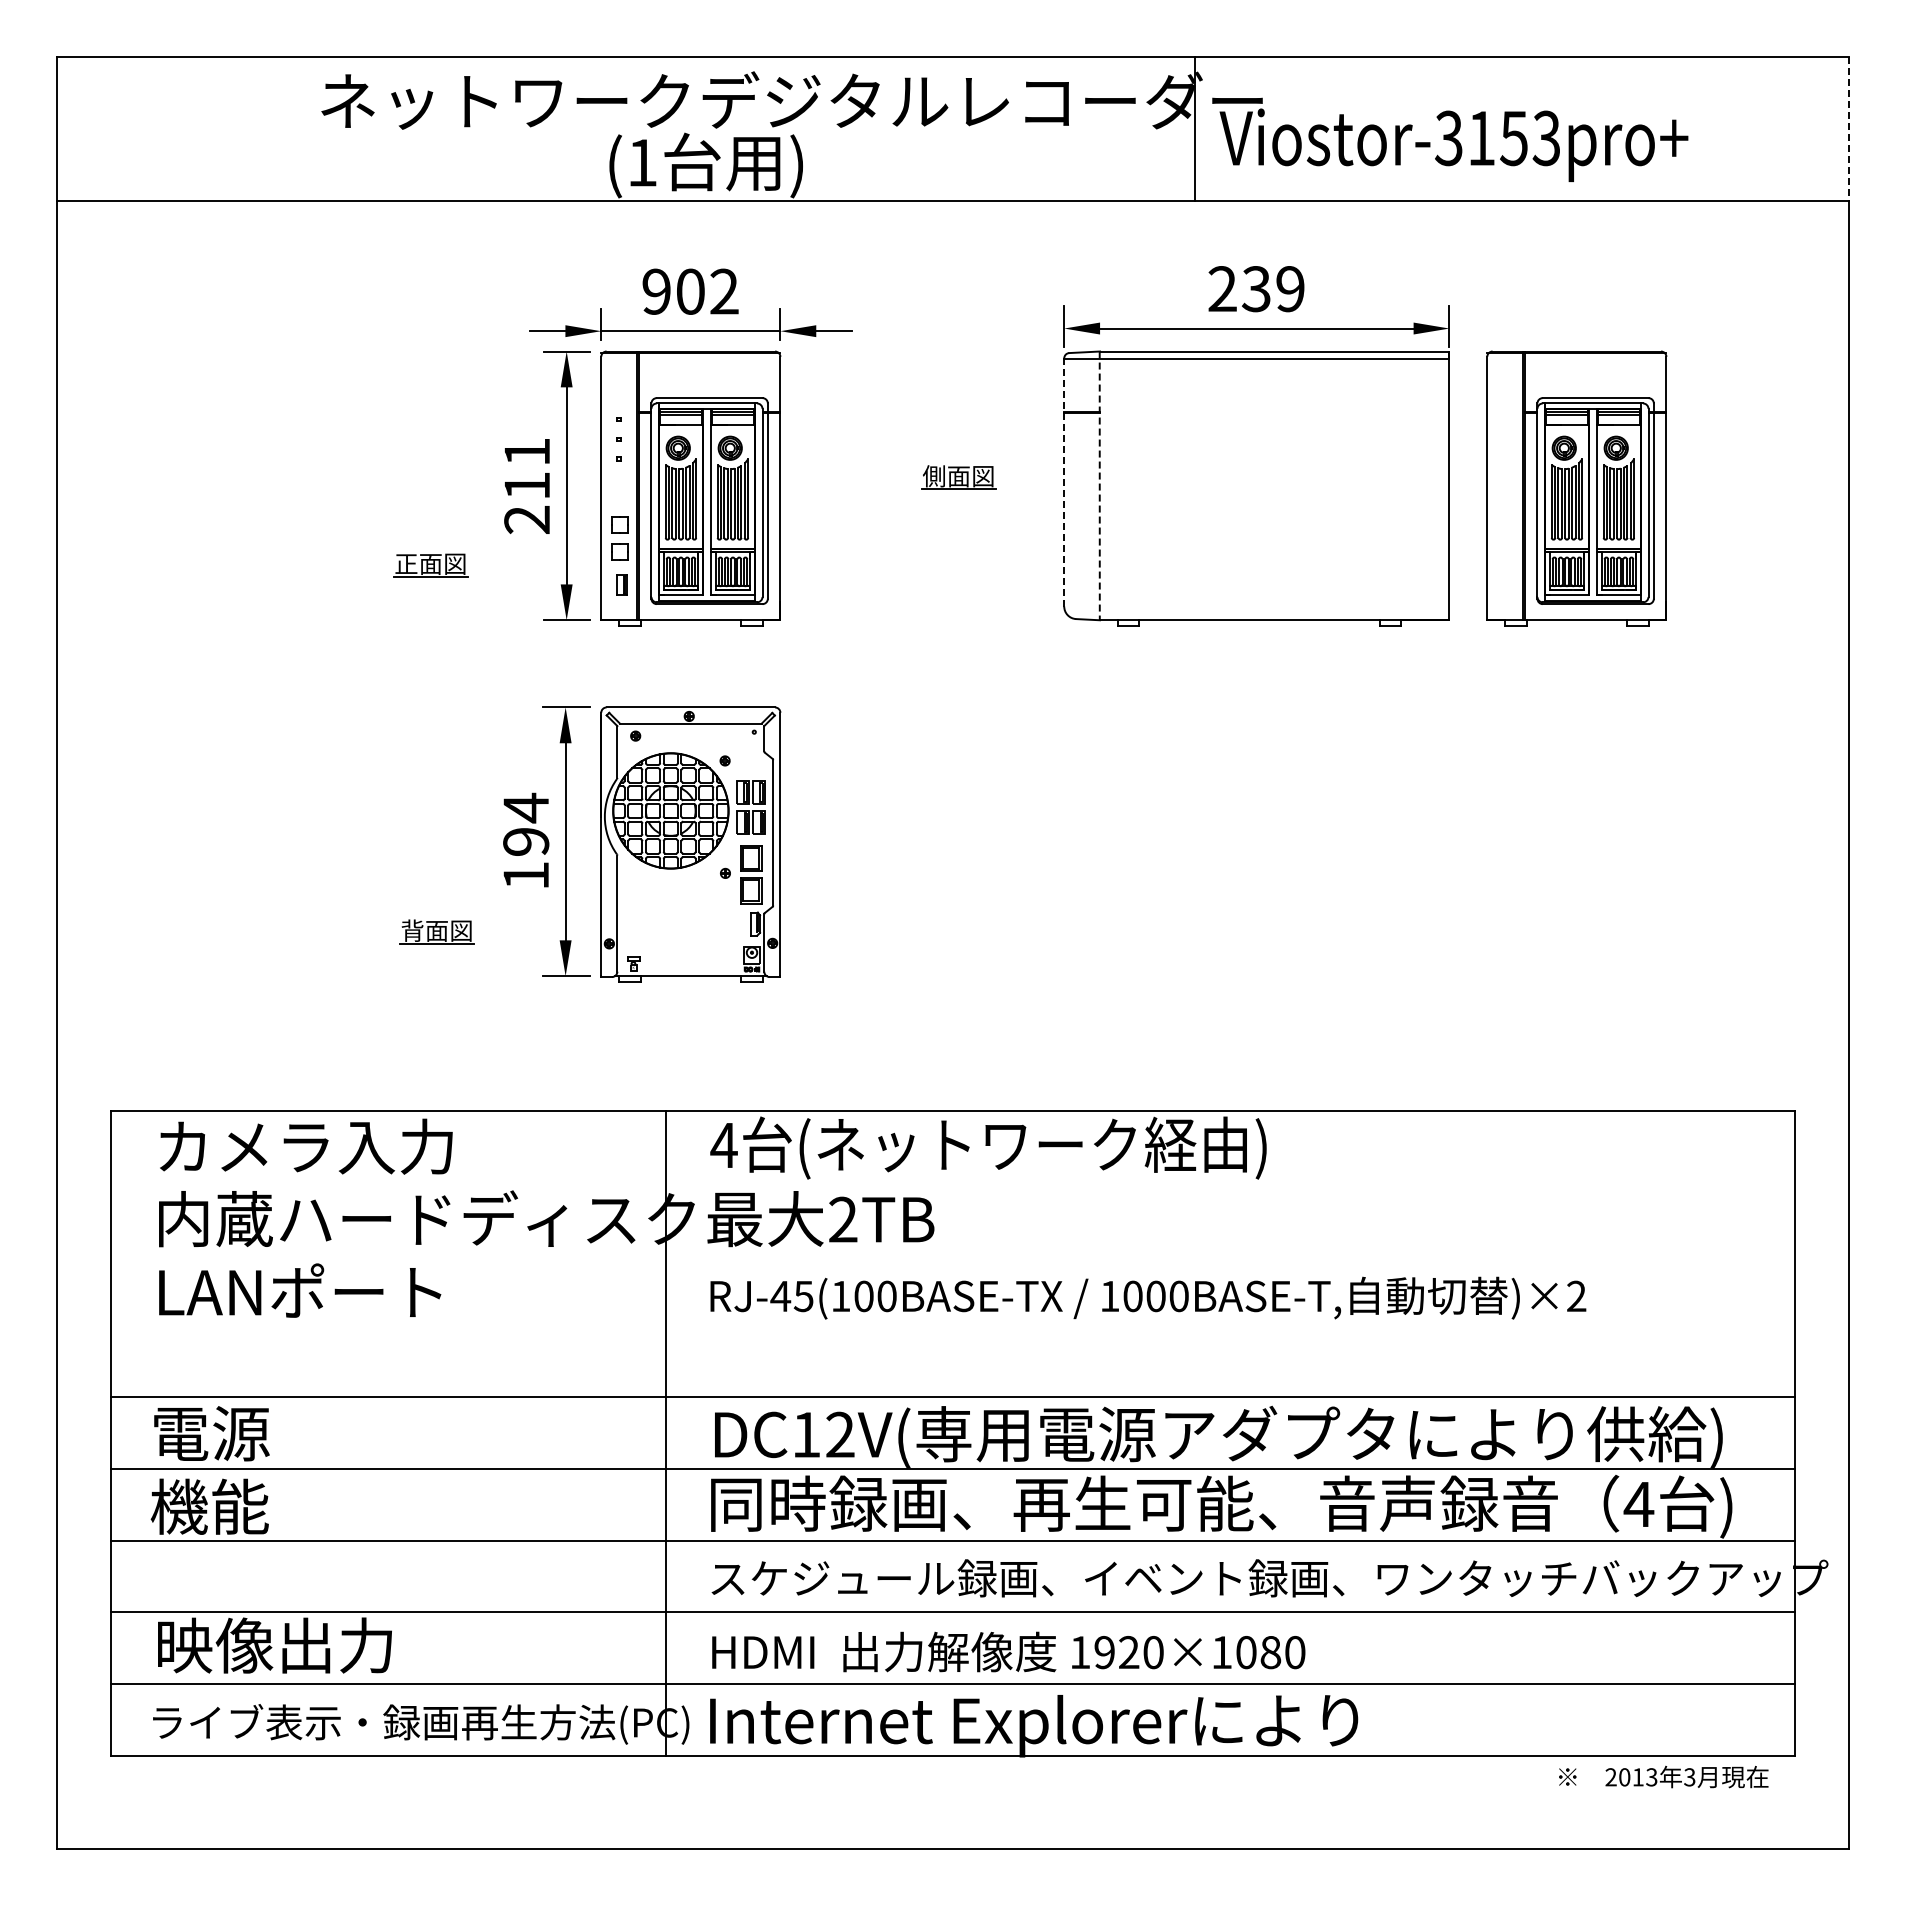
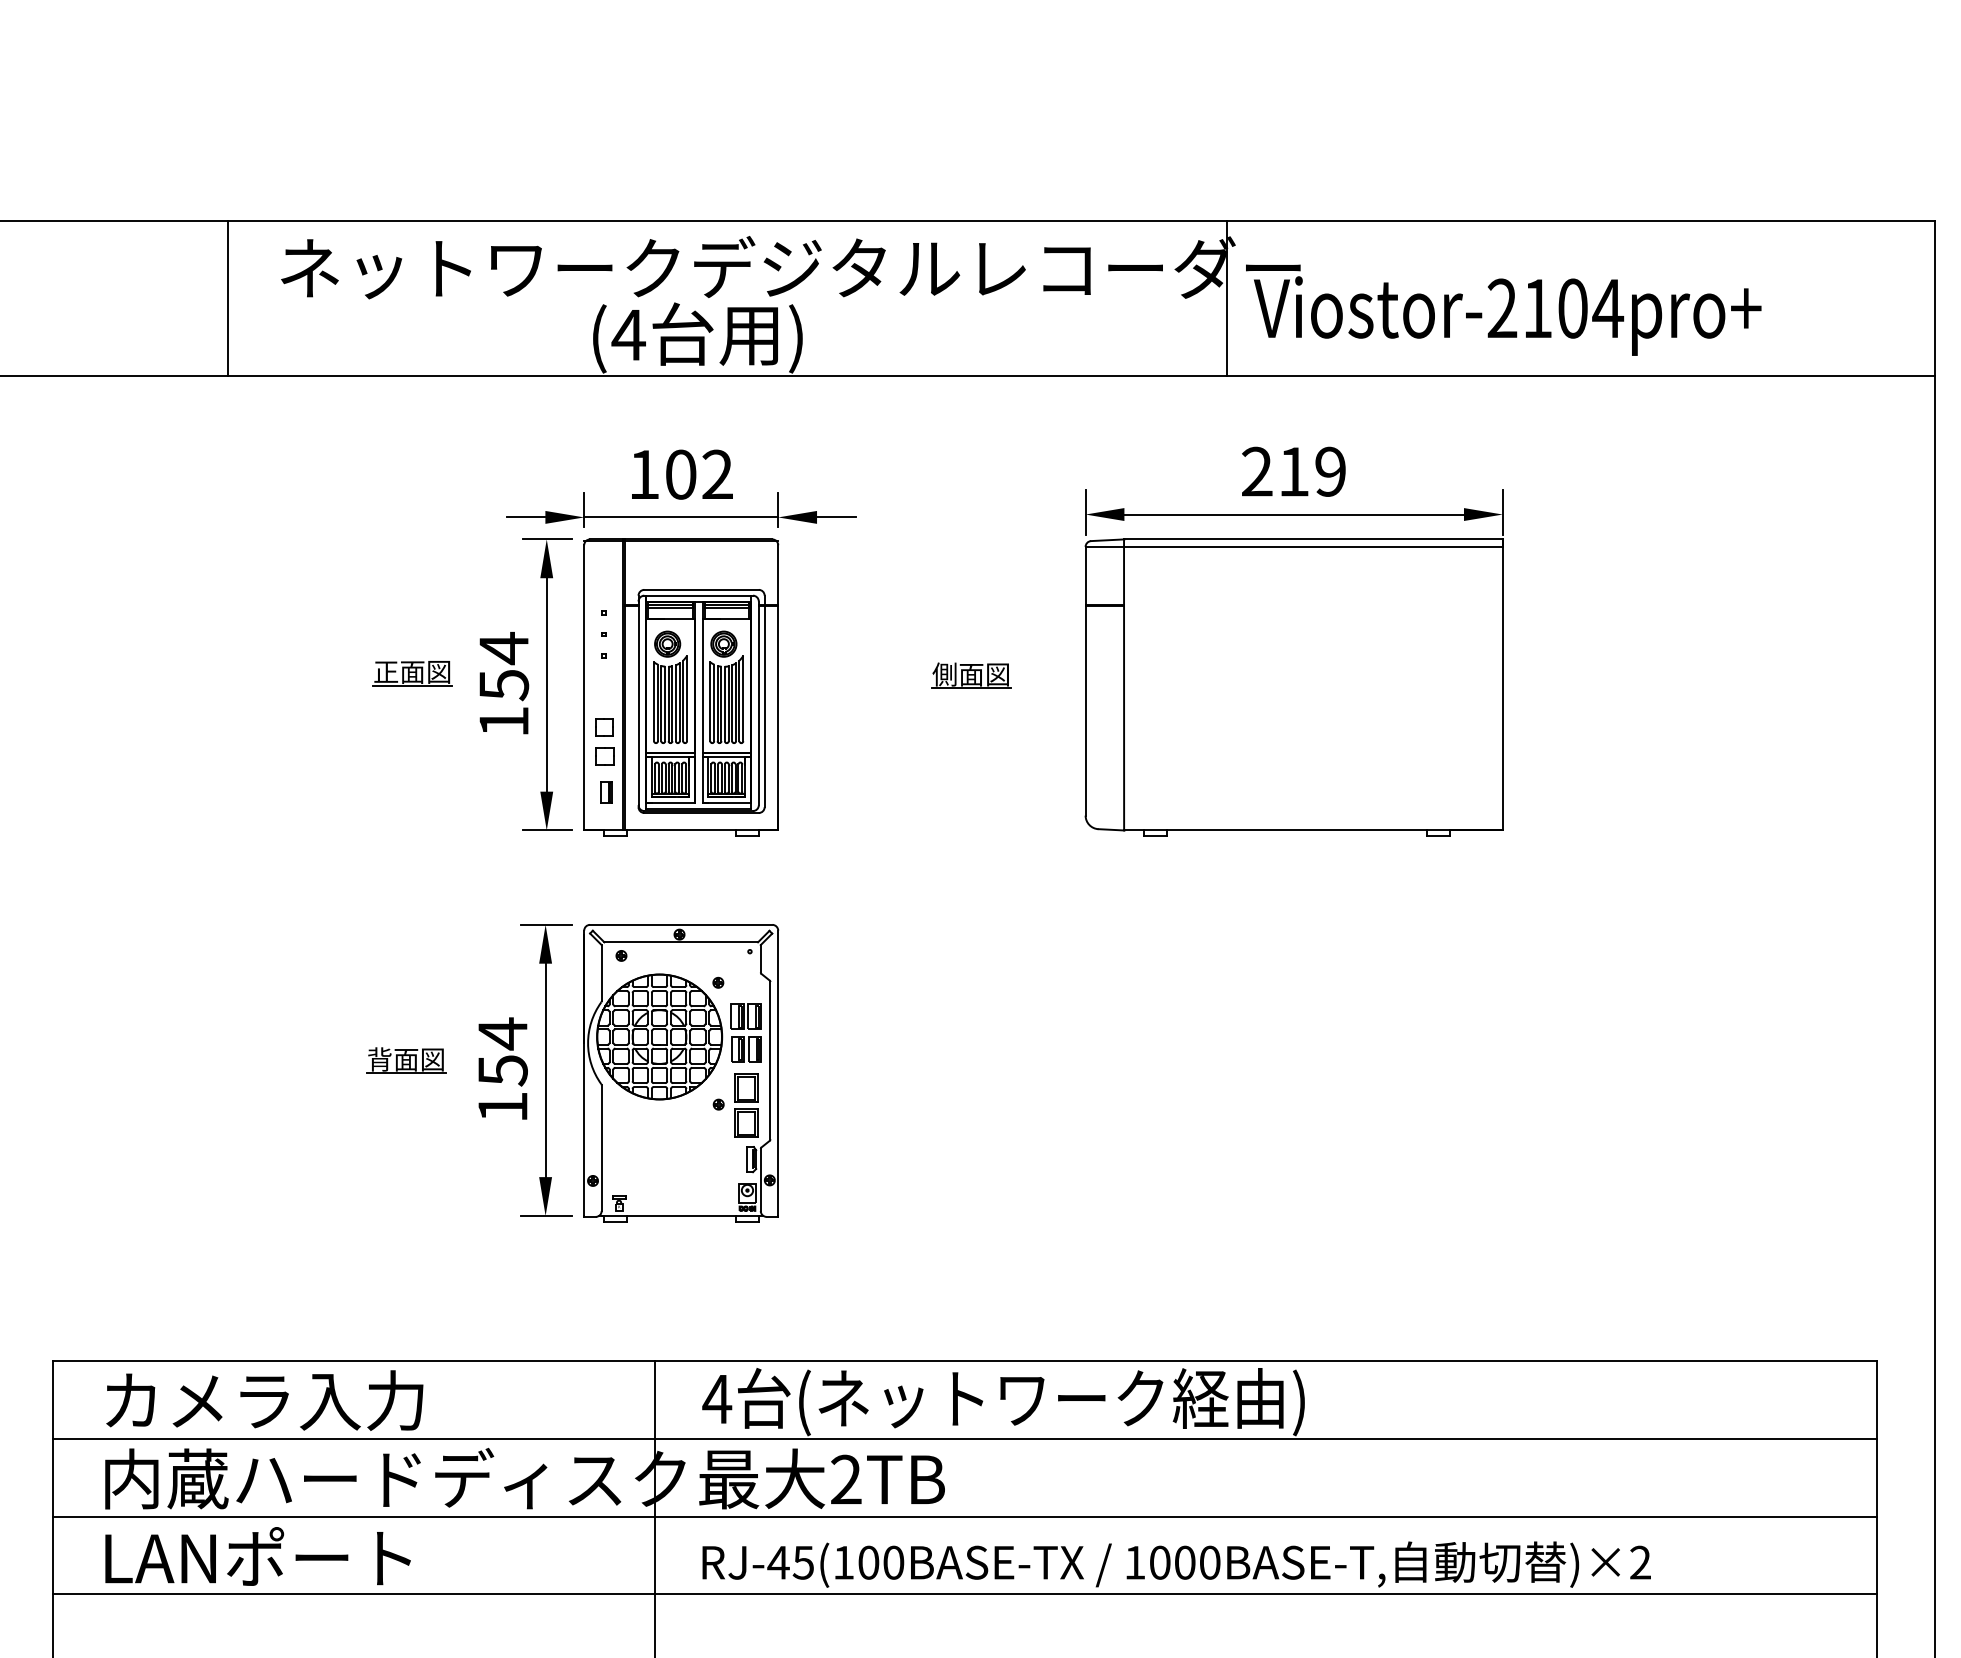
line: (272, 128) -> (228, 297), added
line: (1848, 128) -> (1934, 297), dashed -> solid
text: (1498, 138) -> (1555, 308), Viostor-3153pro+ -> Viostor-2104pro+
text: (642, 162) -> (628, 334), (1 -> (4
text: (1255, 289) -> (1292, 472), 239 -> 219
text: (656, 291) -> (644, 474), 902 -> 102
line: (1064, 481) -> (1085, 680), dashed -> solid
text: (527, 485) -> (504, 684), 211 -> 154
line: (1099, 486) -> (1123, 685), dashed -> solid
part: (1576, 488) -> (1640, 687), removed
part: (430, 565) -> (412, 673), moved
text: (526, 842) -> (503, 1071), 194 -> 154
part: (436, 931) -> (405, 1060), moved
line: (952, 1182) -> (964, 1439), added
line: (952, 1253) -> (964, 1516), added
line: (952, 1325) -> (964, 1594), added

